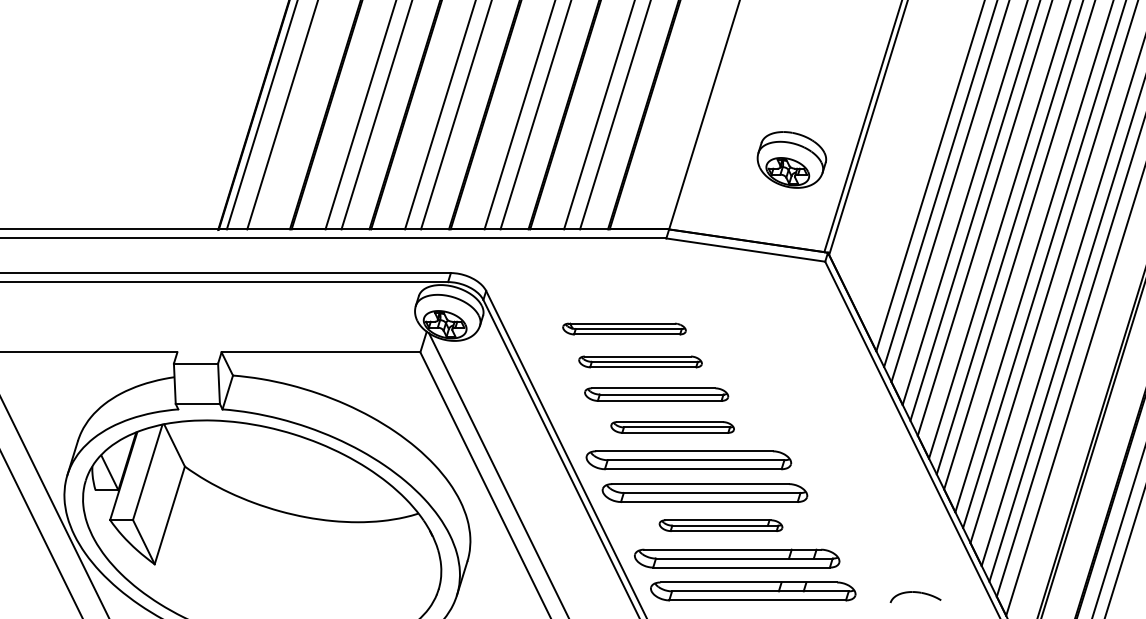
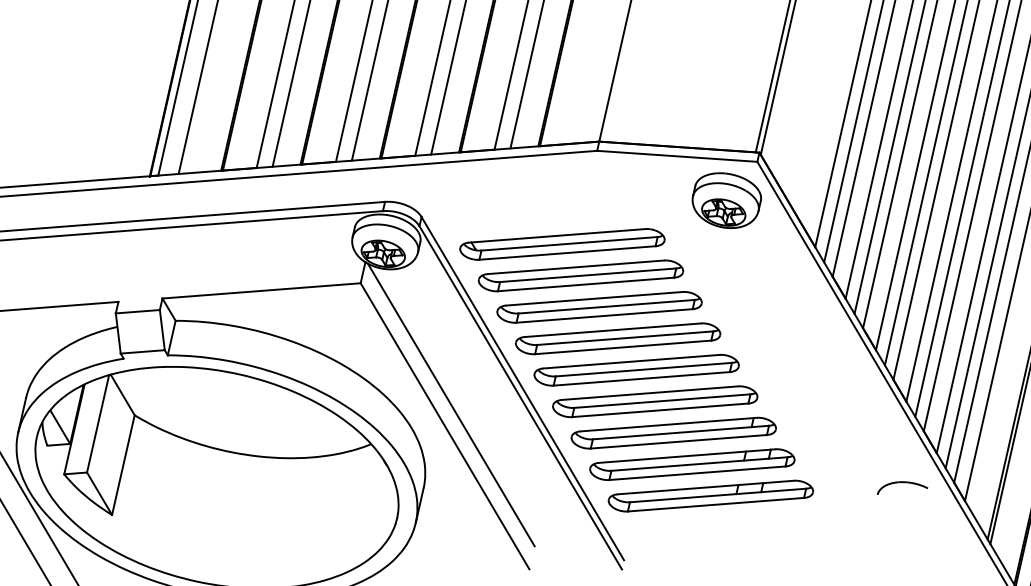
part: (791, 159) -> (726, 200), moved
part: (624, 328) -> (562, 243), size x1.67
part: (640, 361) -> (580, 275), size x1.67
part: (656, 394) -> (599, 307), size x1.43
part: (672, 427) -> (617, 338), size x1.67
part: (720, 525) -> (673, 432), size x1.67
part: (915, 596) -> (901, 486), moved

